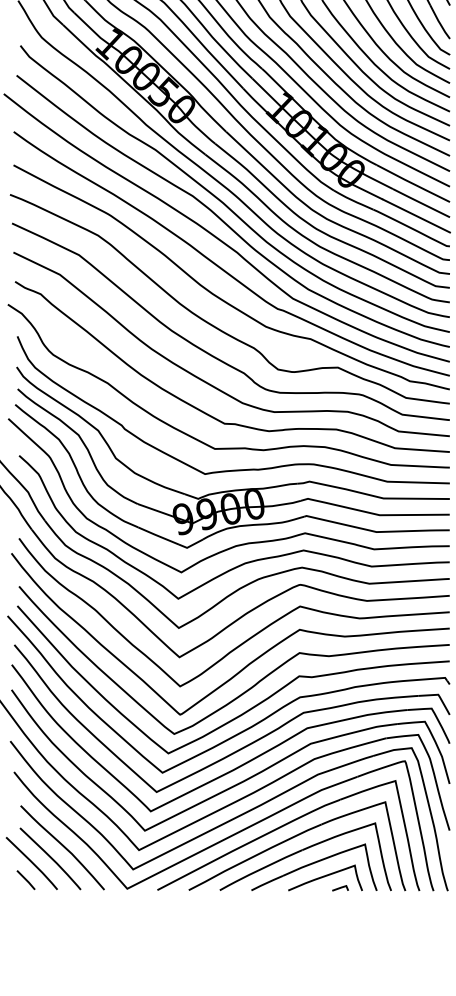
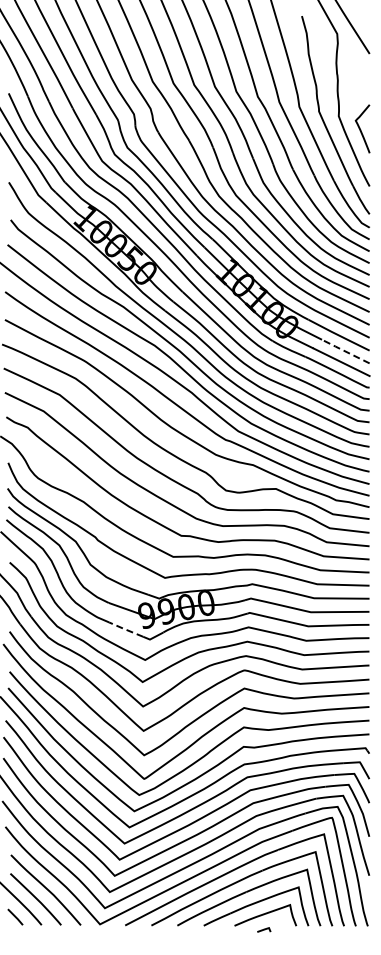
line: (419, 203) -> (344, 351), solid -> dashed
line: (157, 535) -> (125, 629), solid -> dashed
line: (340, 887) -> (264, 929), moved

